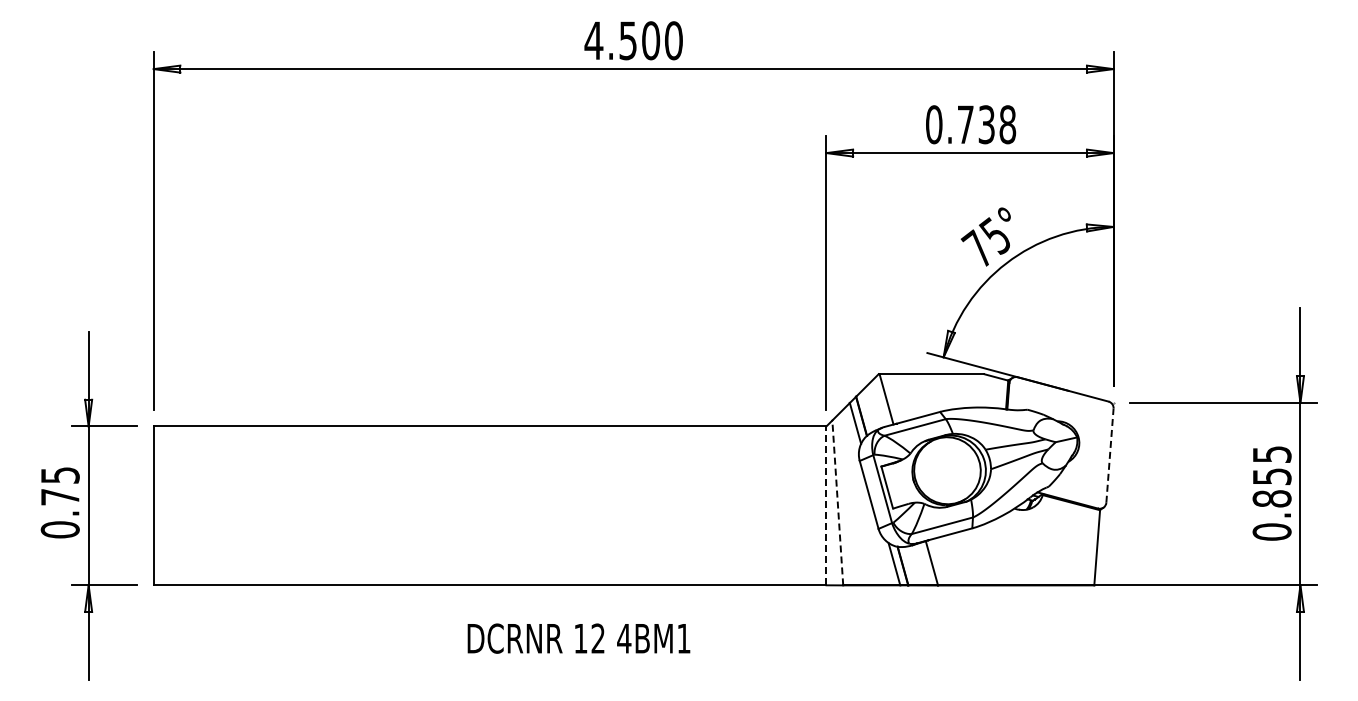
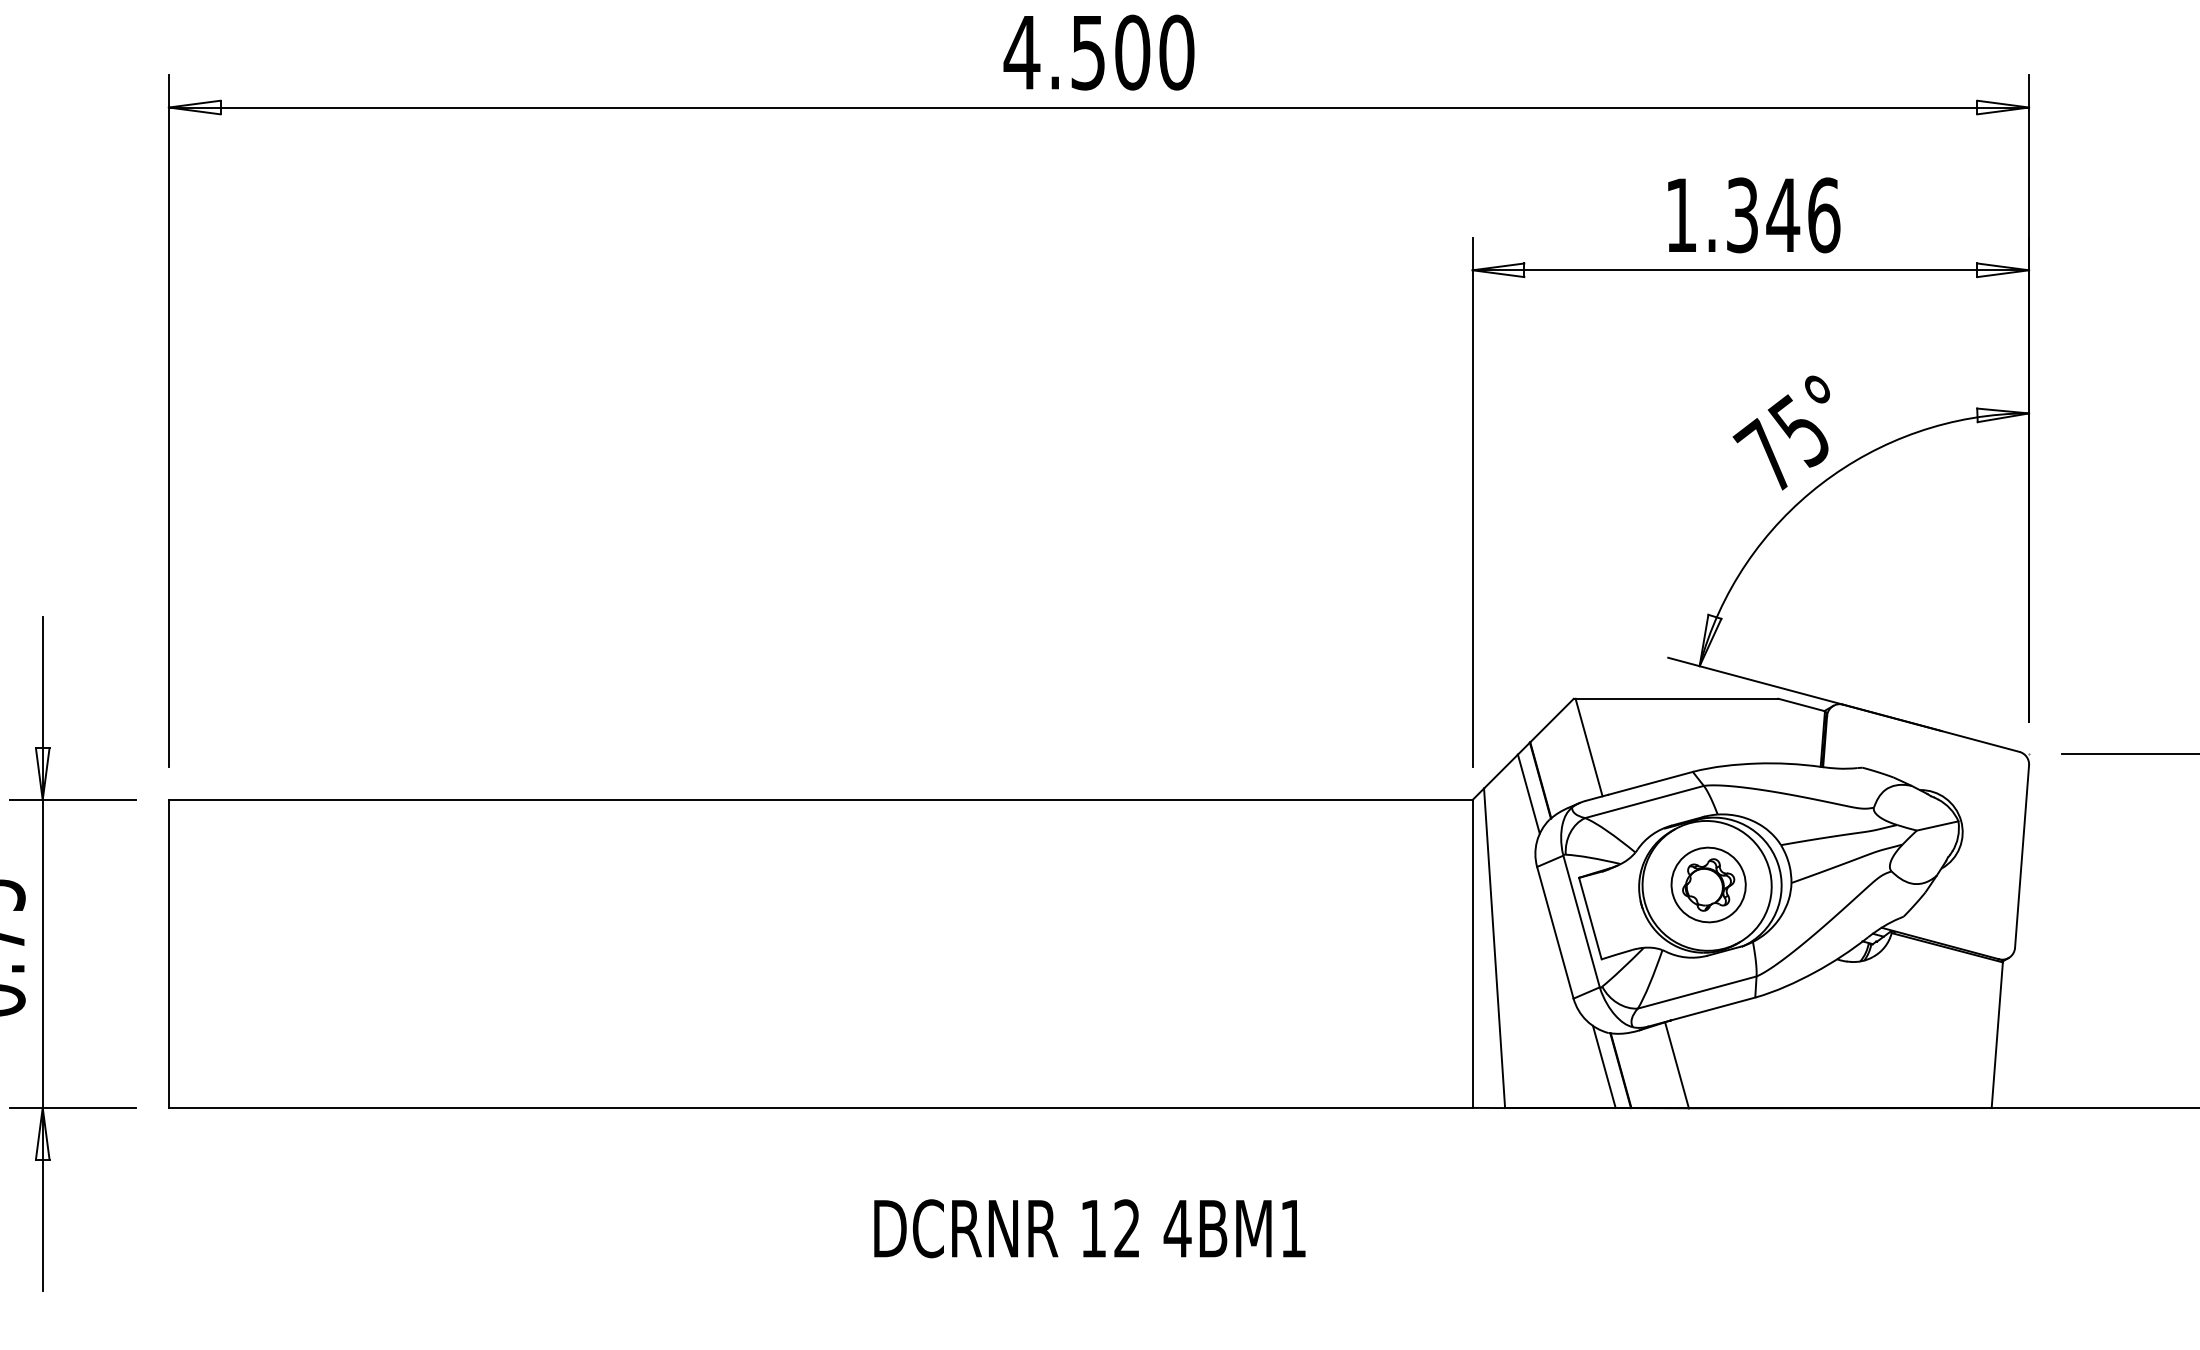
text: (971, 124) -> (1753, 214), 0.738 -> 1.346
line: (1110, 455) -> (2023, 856), dashed -> solid
part: (948, 470) -> (1709, 885), added
line: (837, 502) -> (1493, 947), dashed -> solid
line: (826, 505) -> (1472, 953), dashed -> solid
text: (578, 638) -> (1088, 1228), moved

